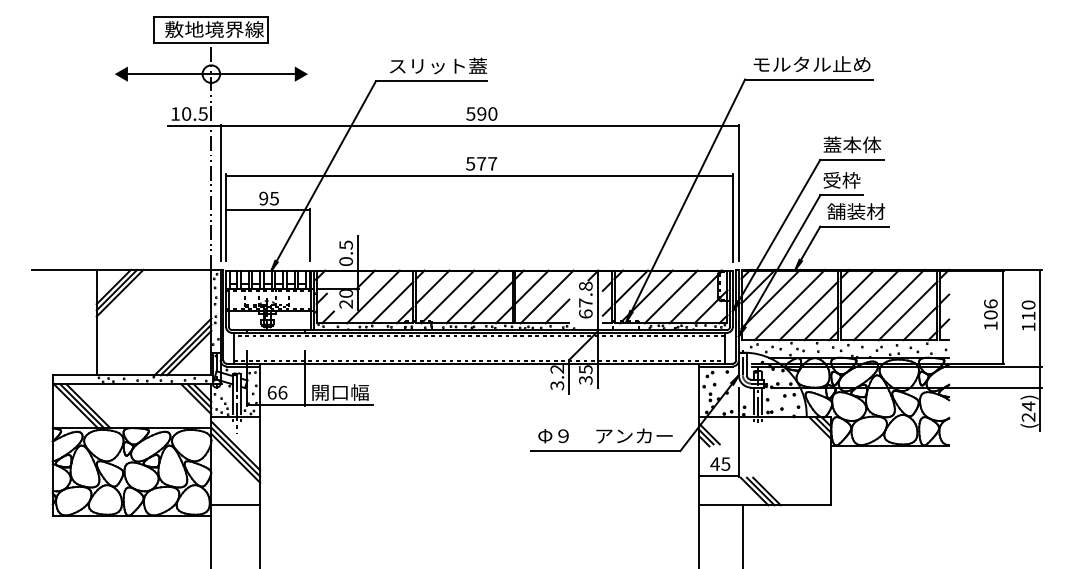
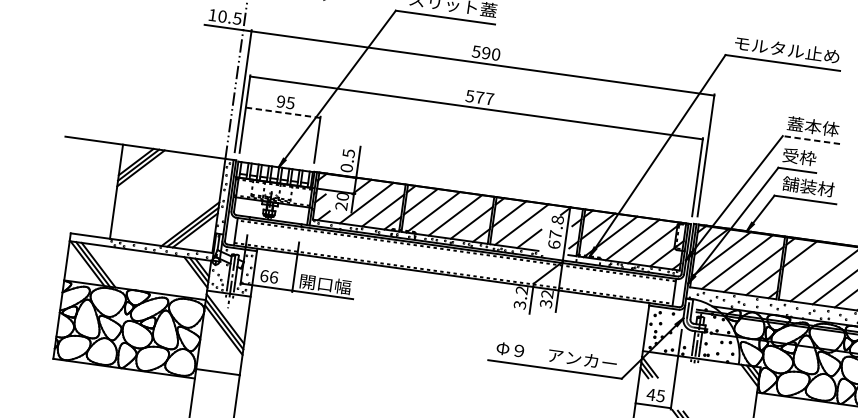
line: (851, 159) -> (810, 139), solid -> dashed
line: (267, 210) -> (282, 112), solid -> dashed
line: (869, 298) -> (809, 265), removed
text: (585, 369) -> (547, 294), 35 -> 32

